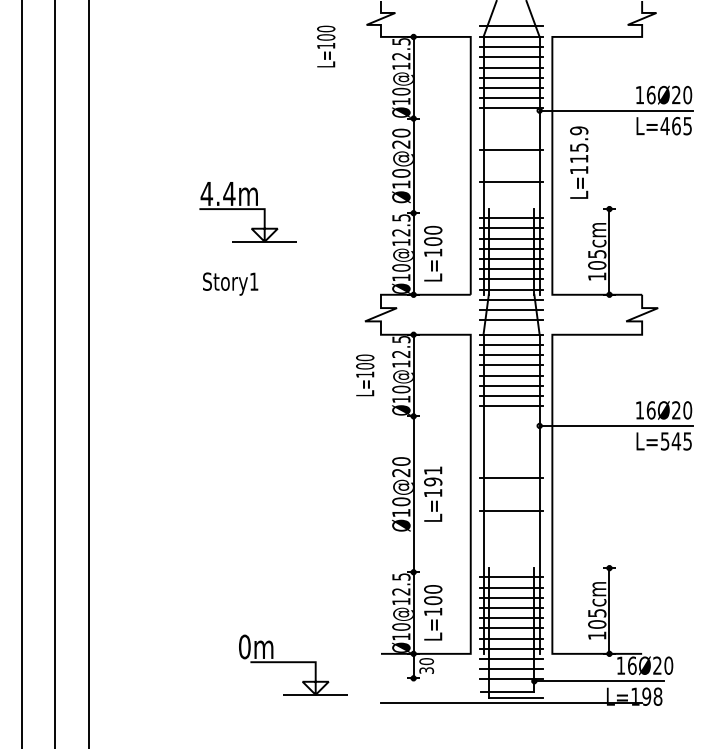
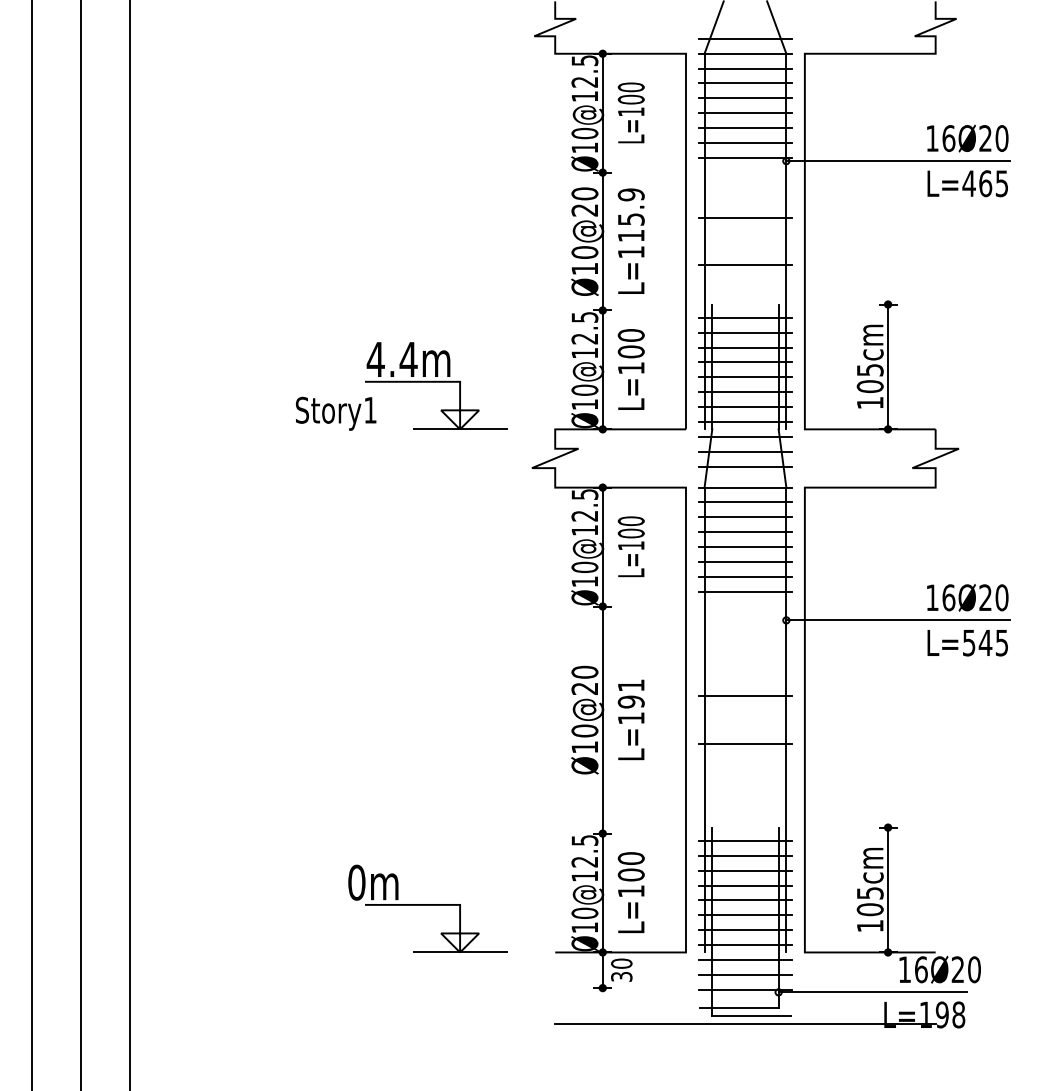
text: (326, 46) -> (631, 112), moved
text: (579, 162) -> (631, 241), moved
part: (247, 212) -> (435, 386), moved
text: (365, 375) -> (631, 546), moved
part: (293, 664) -> (427, 908), moved

